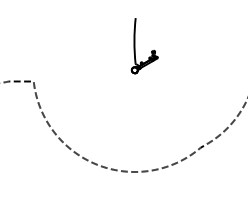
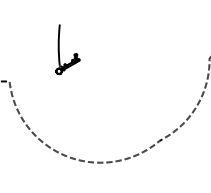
part: (151, 50) -> (74, 53), moved

